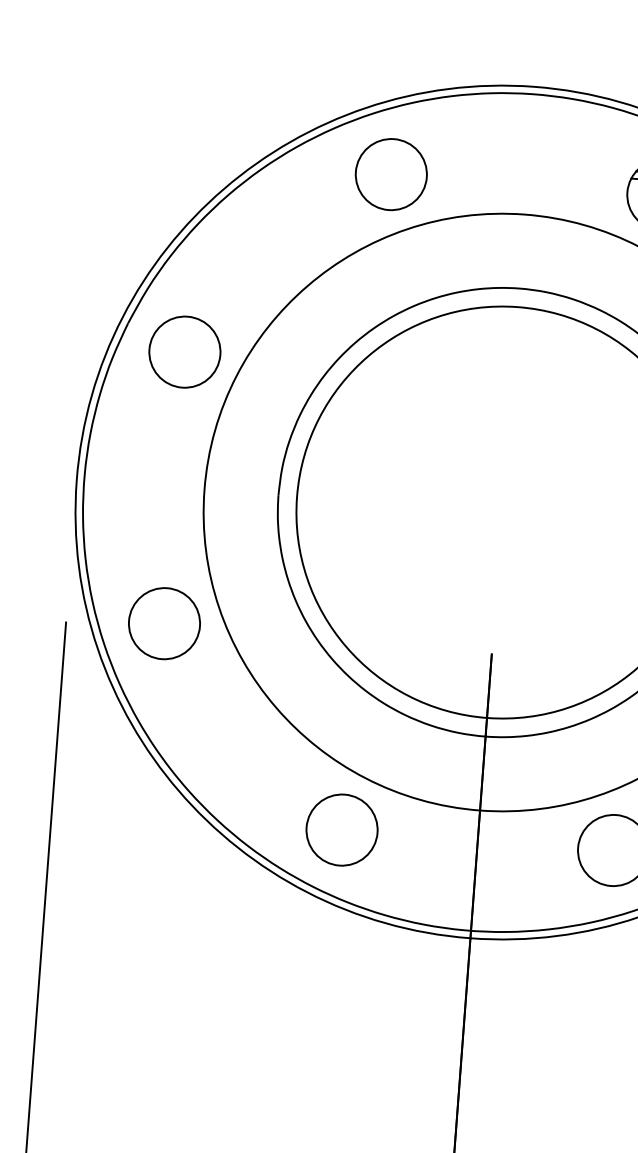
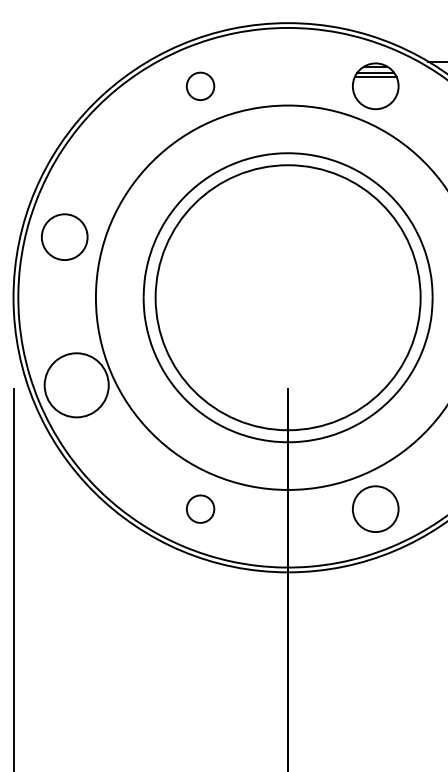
circle: (391, 174) -> (200, 86), size x0.6
circle: (184, 351) -> (64, 236), moved
circle: (164, 623) -> (76, 385), size x1.4
circle: (341, 830) -> (200, 509), size x0.6

